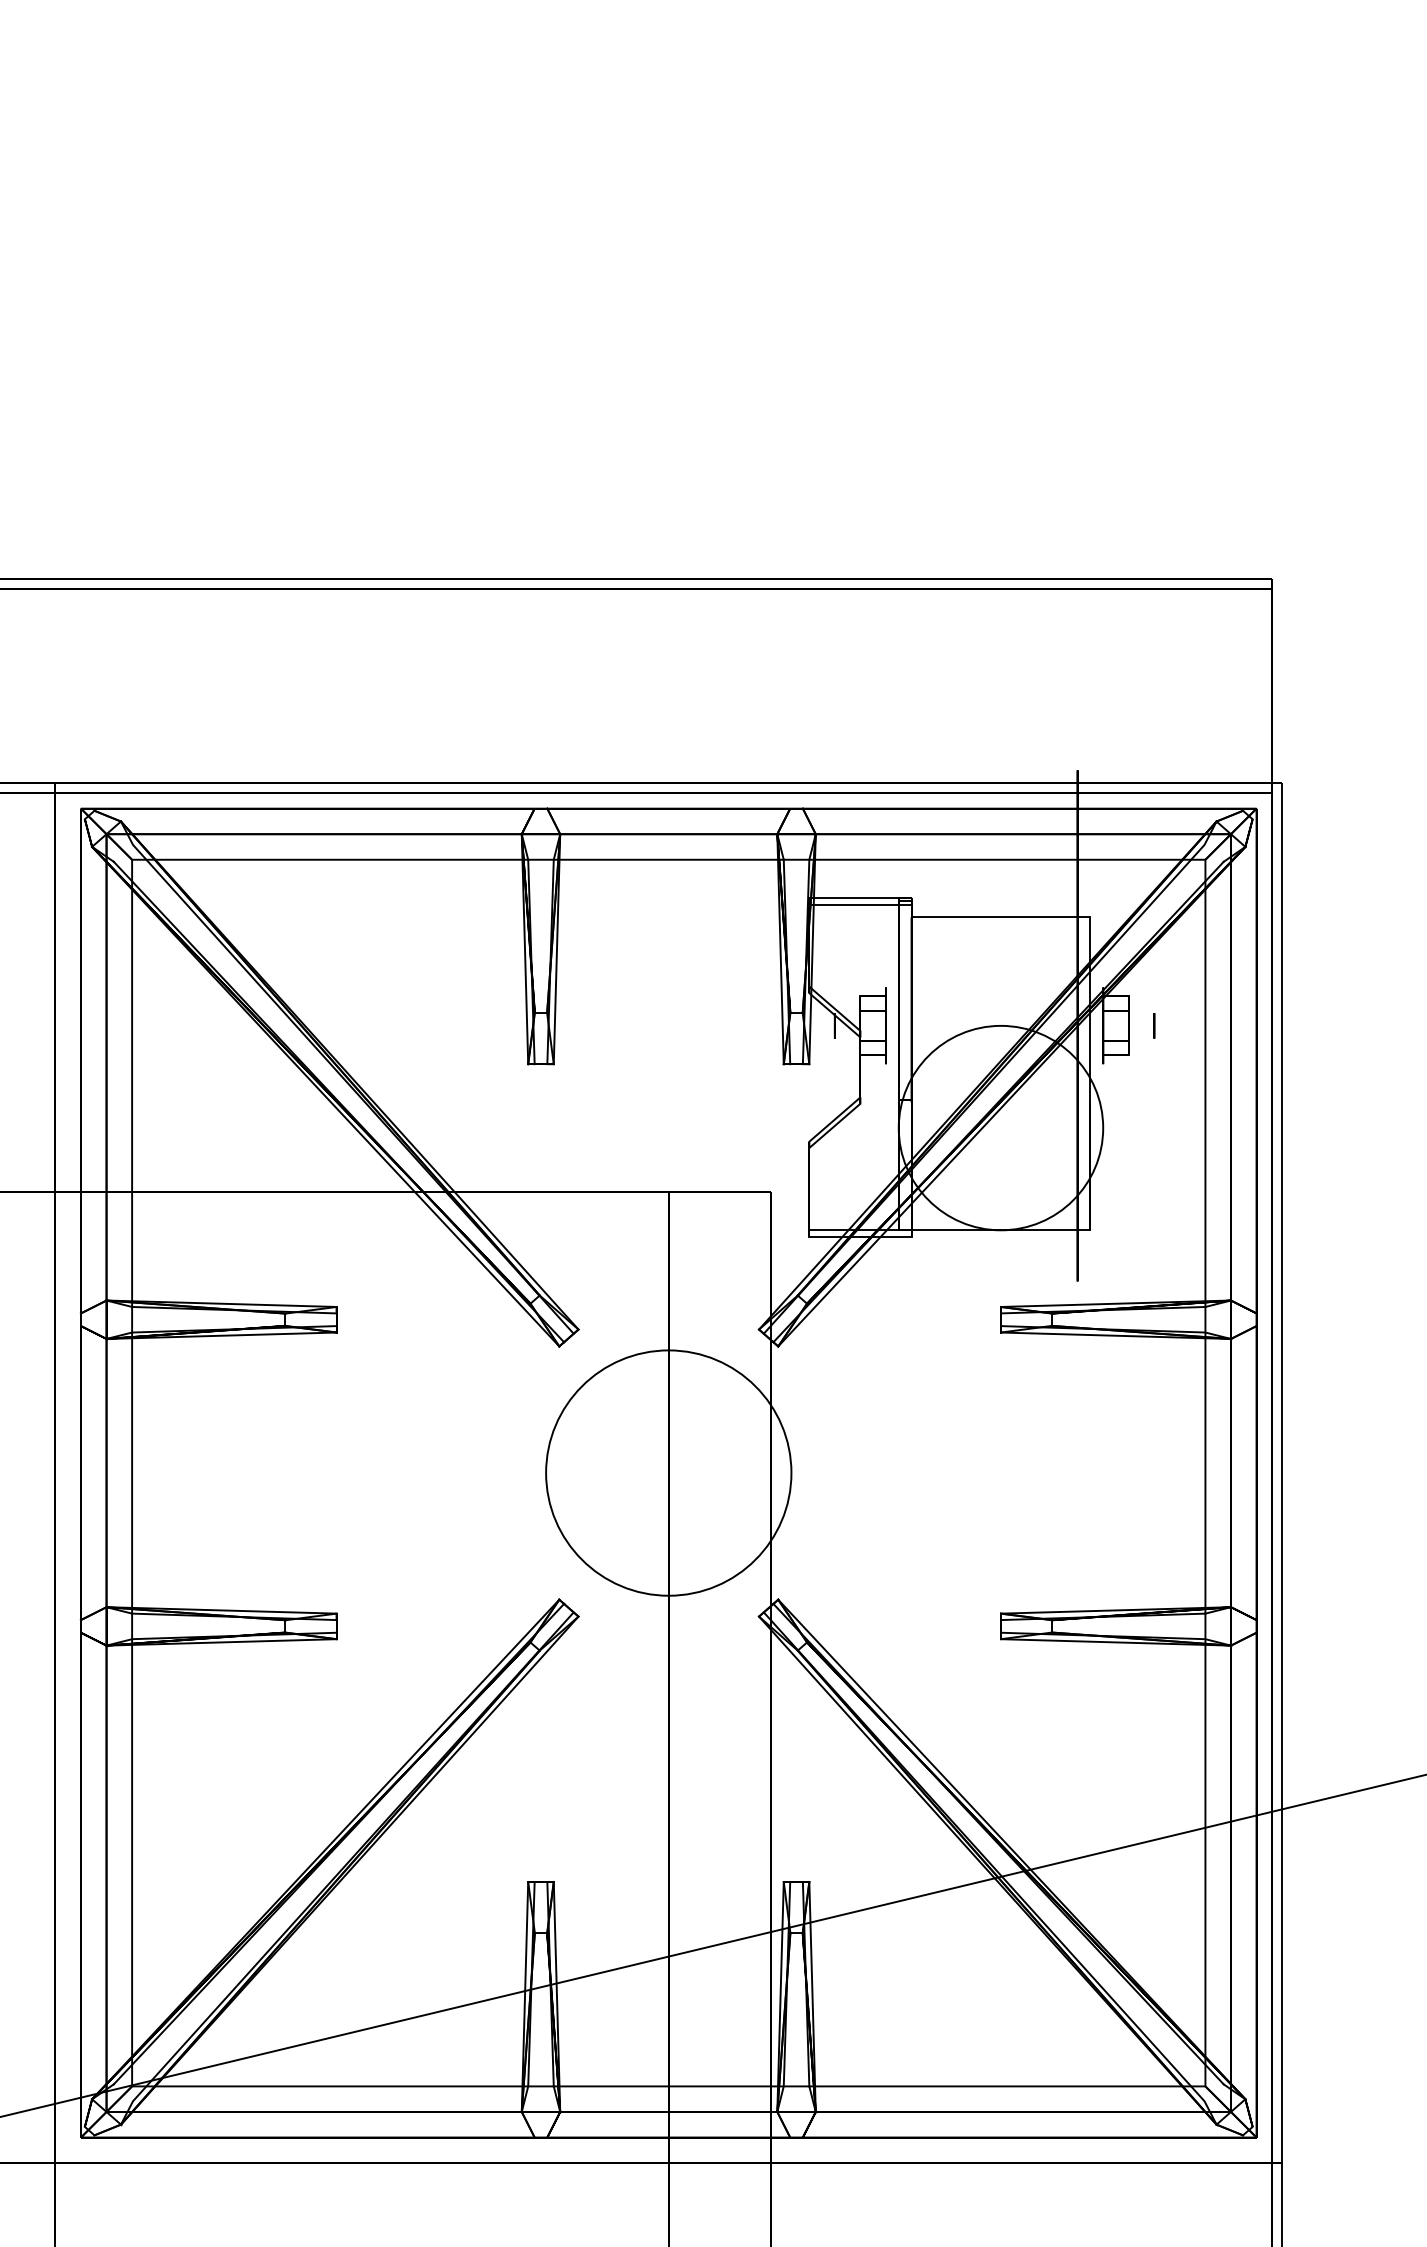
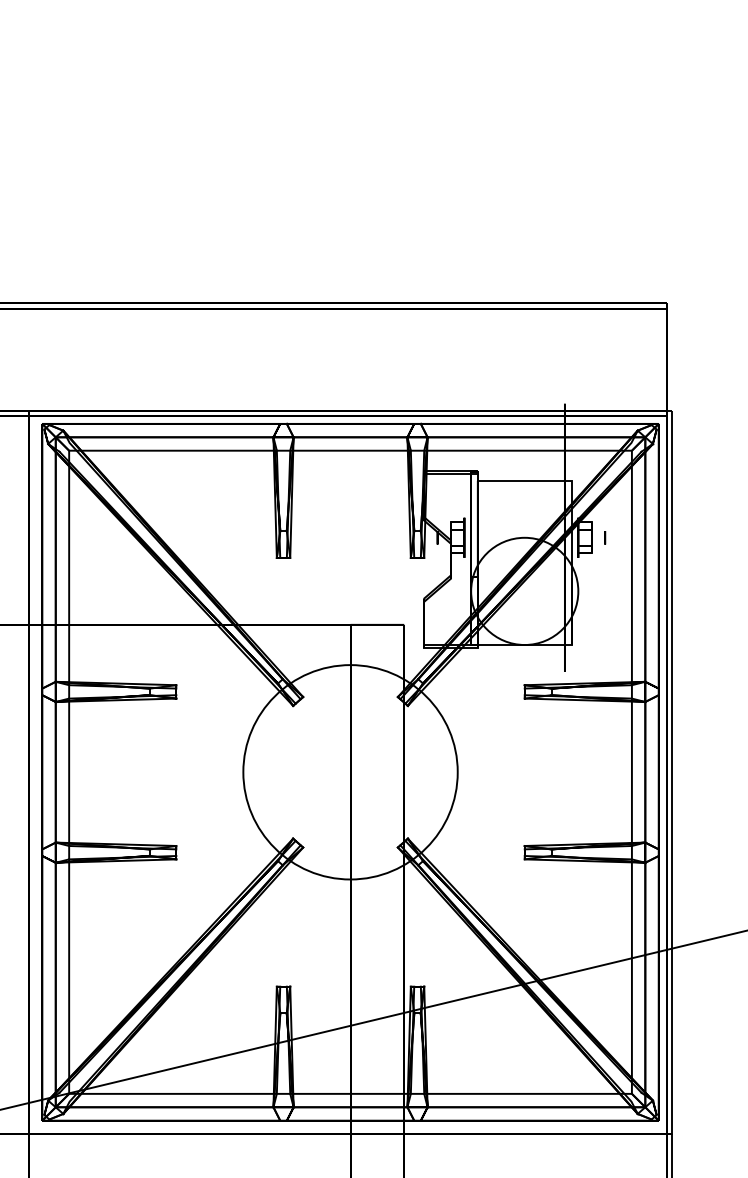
circle: (668, 1473) -> (350, 772), size x1.67

